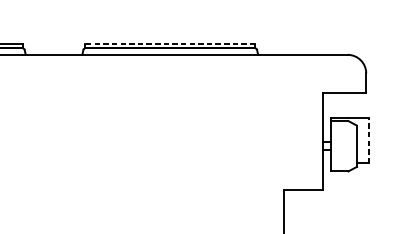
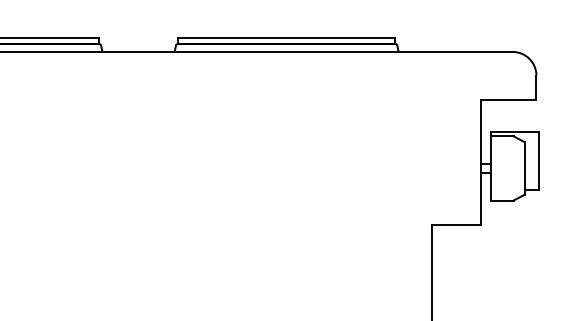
line: (170, 43) -> (286, 37), dashed -> solid
line: (368, 140) -> (539, 160), dashed -> solid

